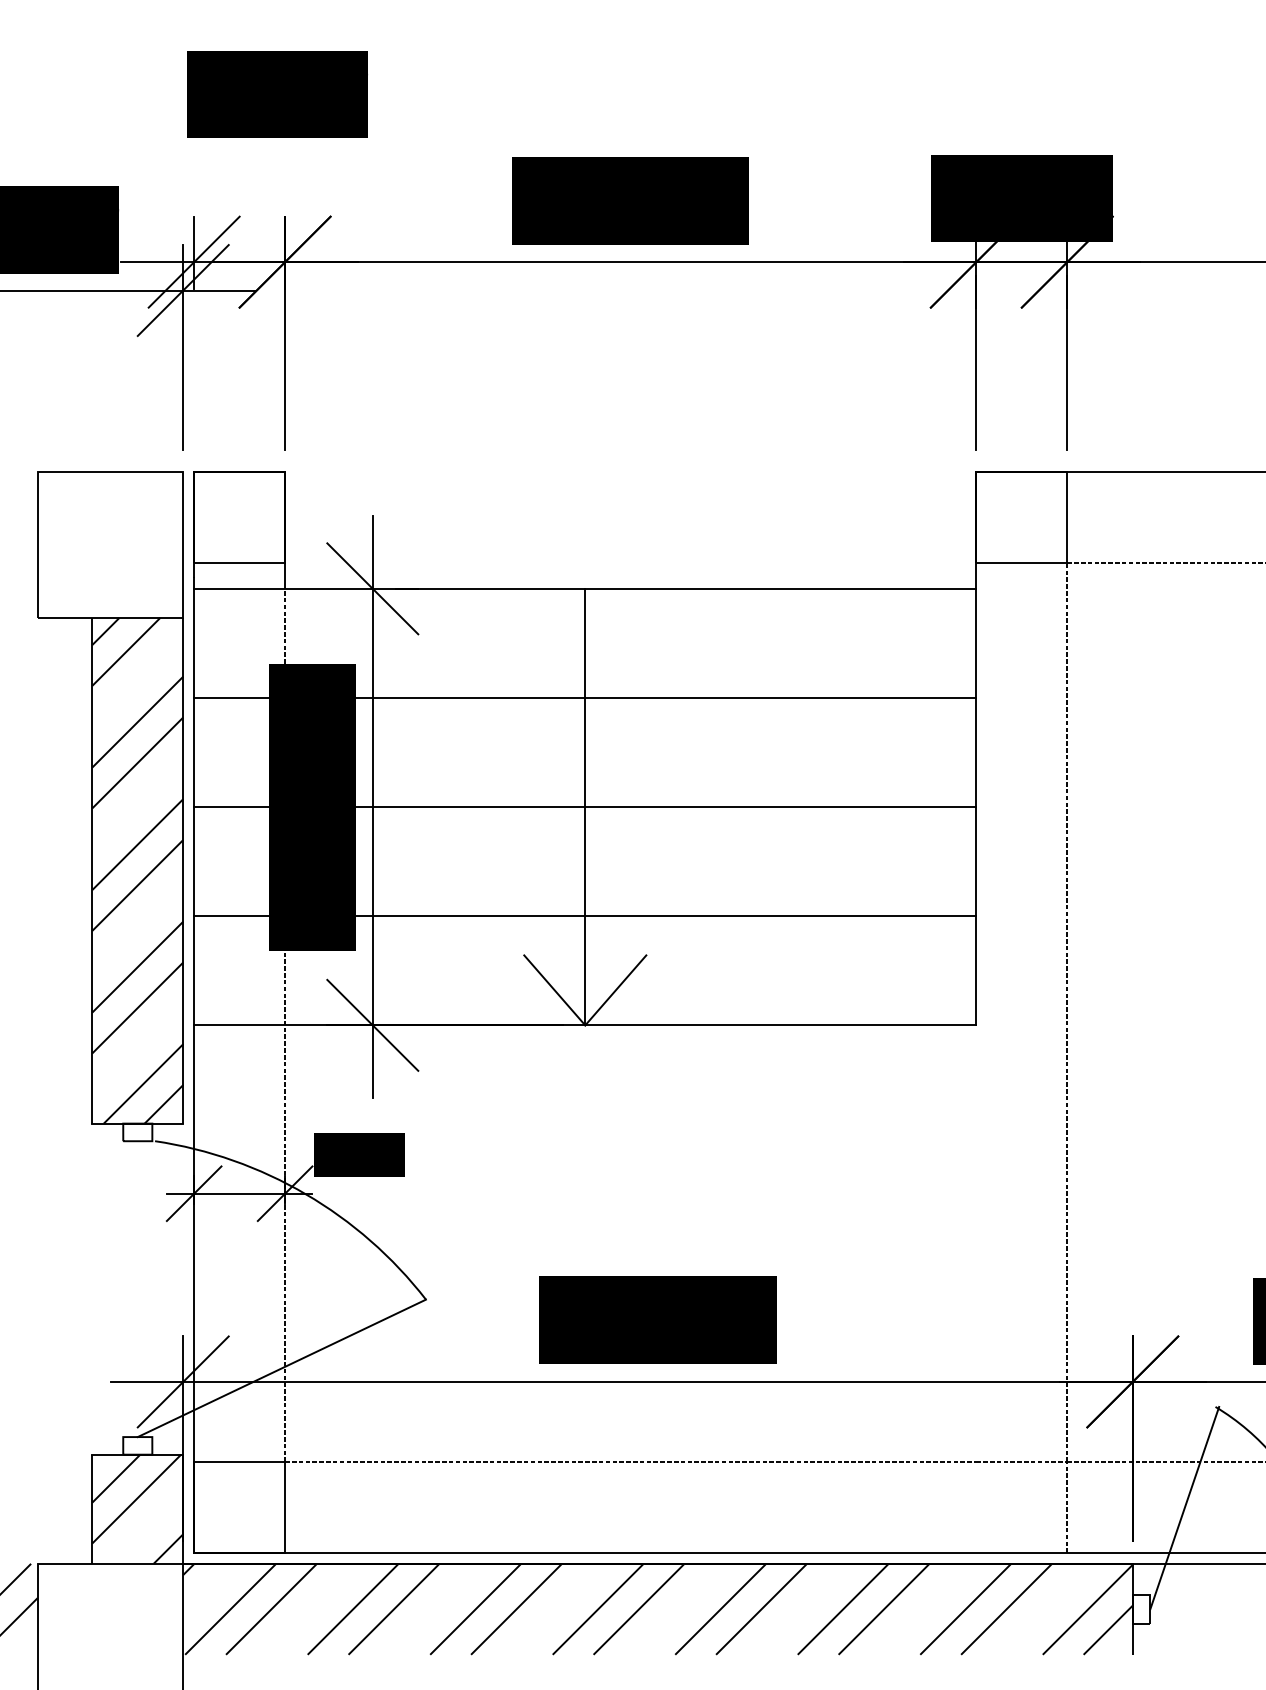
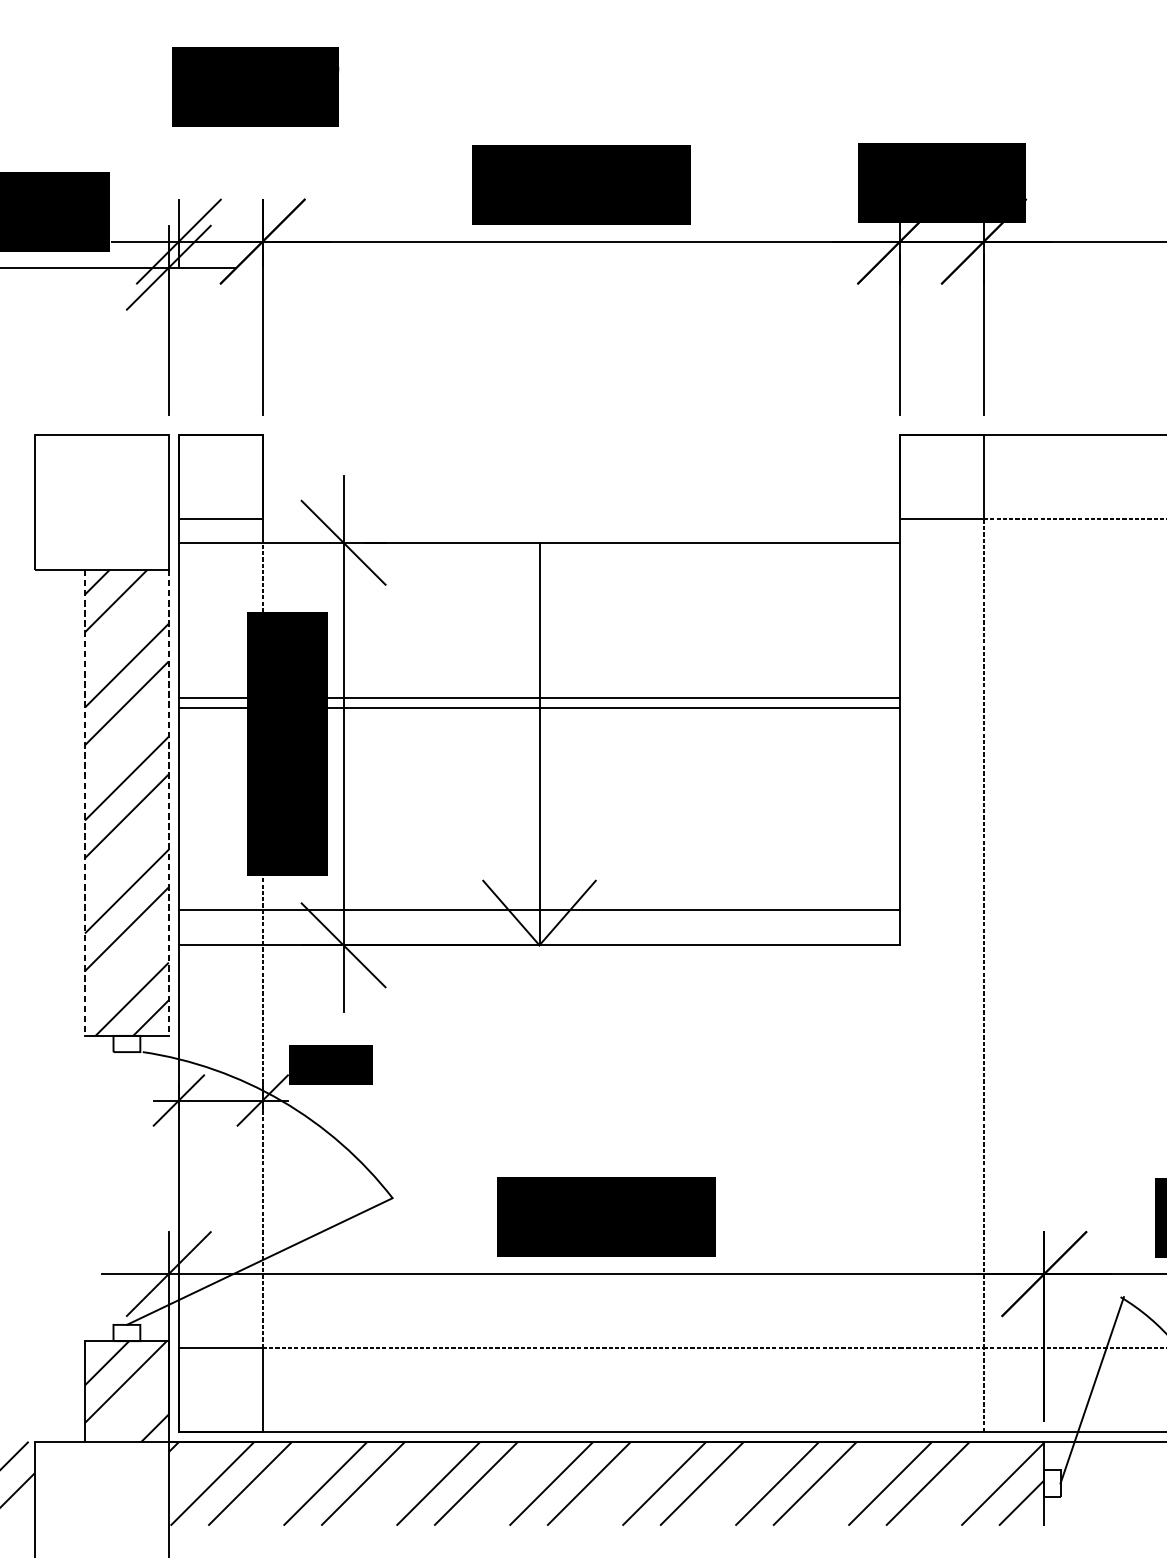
line: (585, 697) -> (539, 697), moved
line: (585, 807) -> (539, 708), moved
line: (92, 870) -> (85, 802), solid -> dashed
line: (183, 870) -> (169, 802), solid -> dashed
line: (585, 916) -> (539, 910), moved

